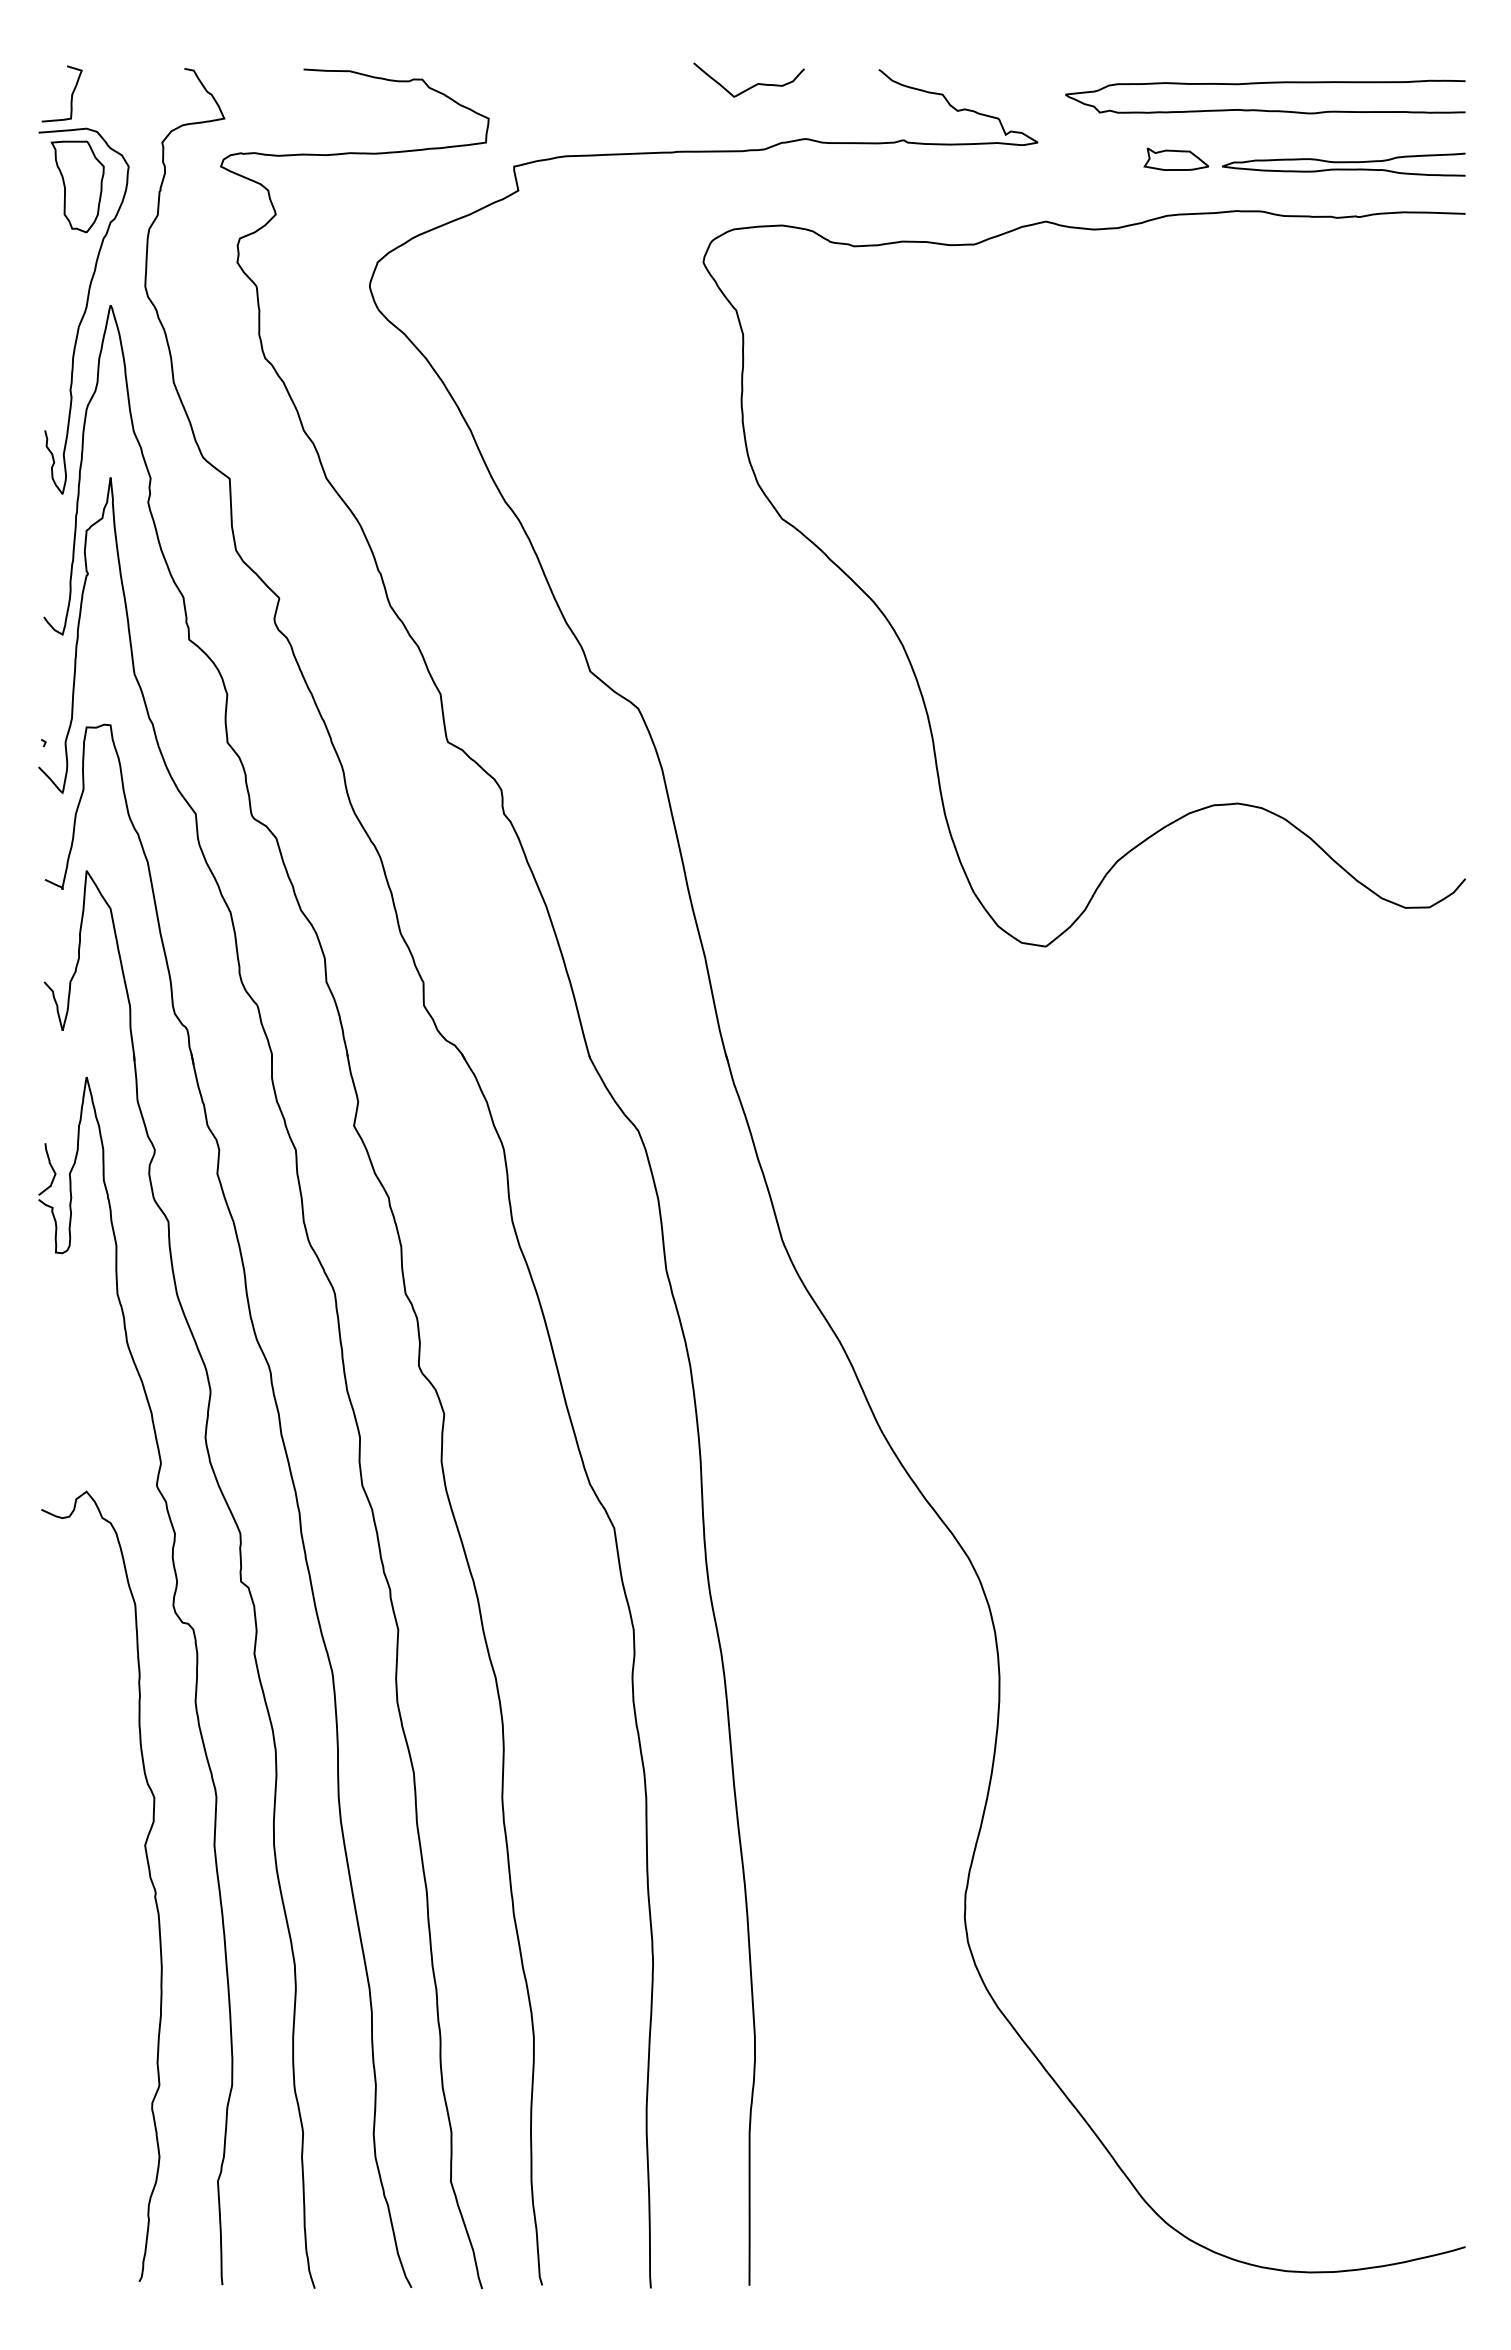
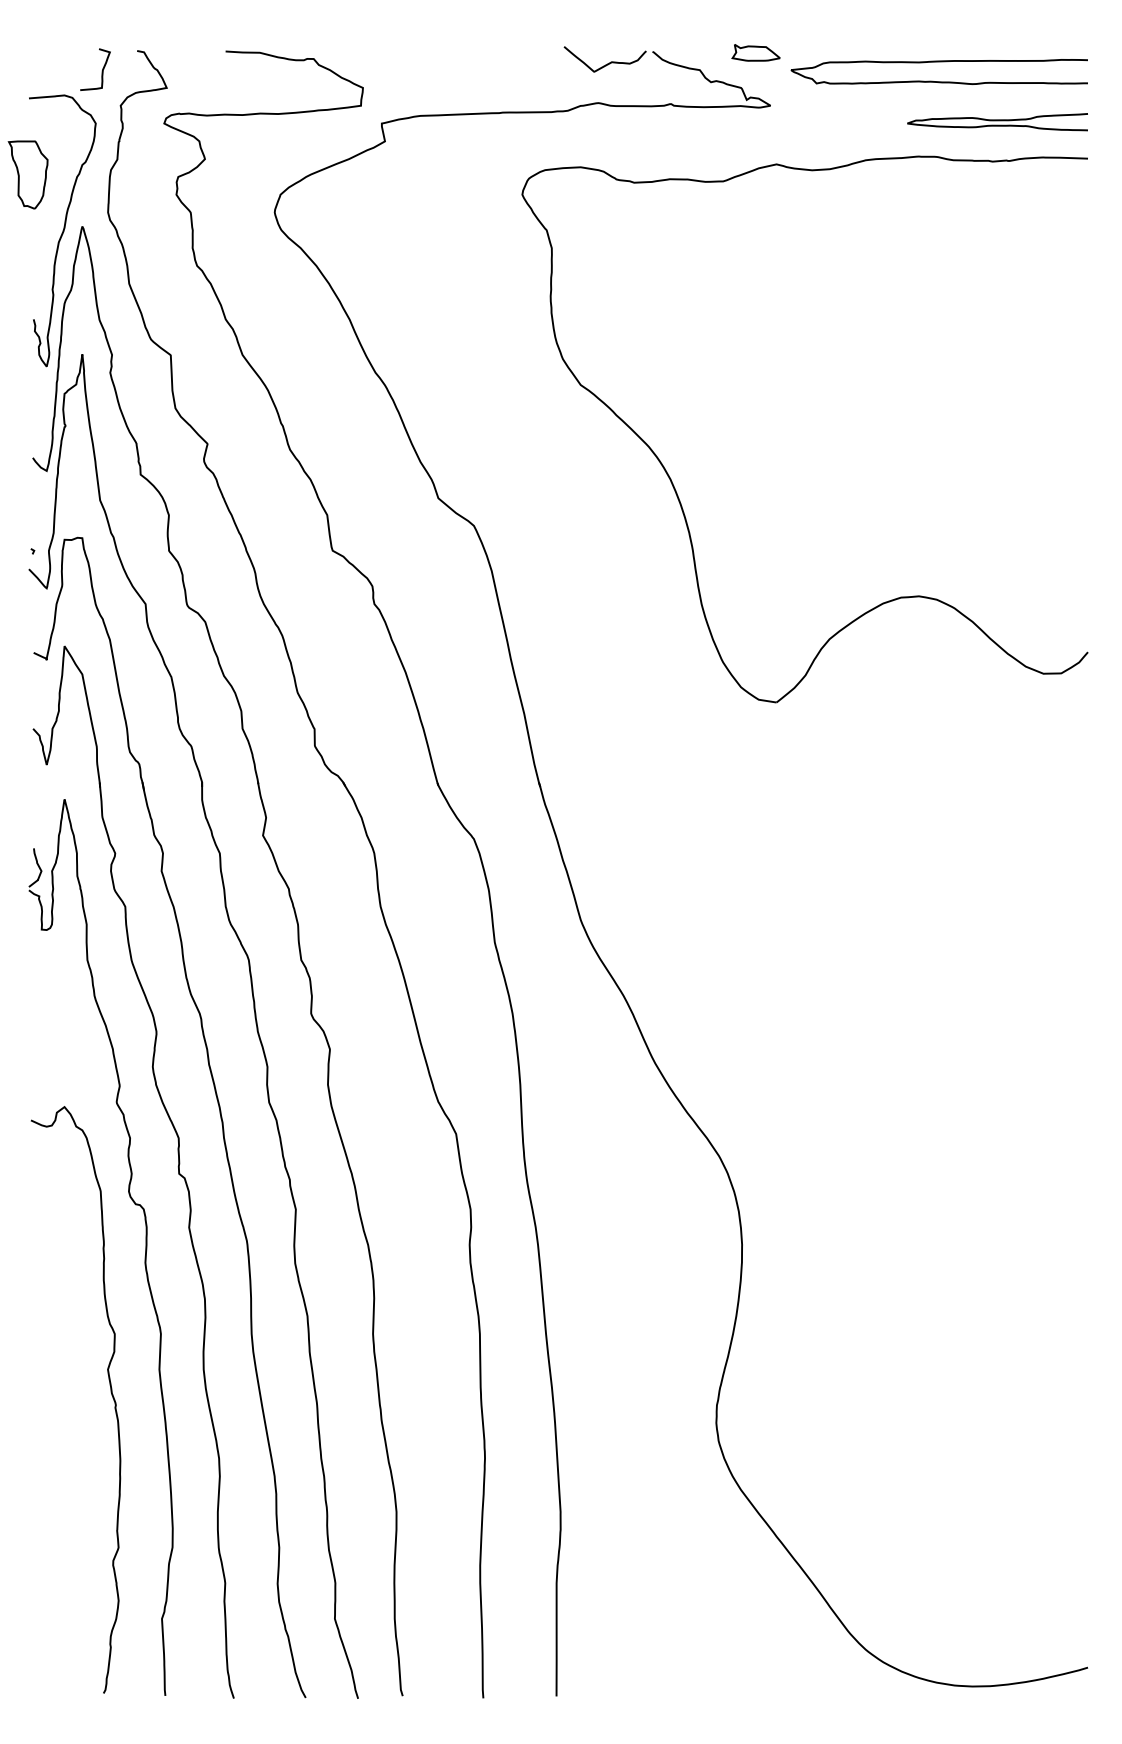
curve: (752, 85) -> (607, 63), moved
curve: (71, 93) -> (102, 69), moved
part: (1176, 158) -> (756, 52), moved
part: (77, 186) -> (28, 174), moved

